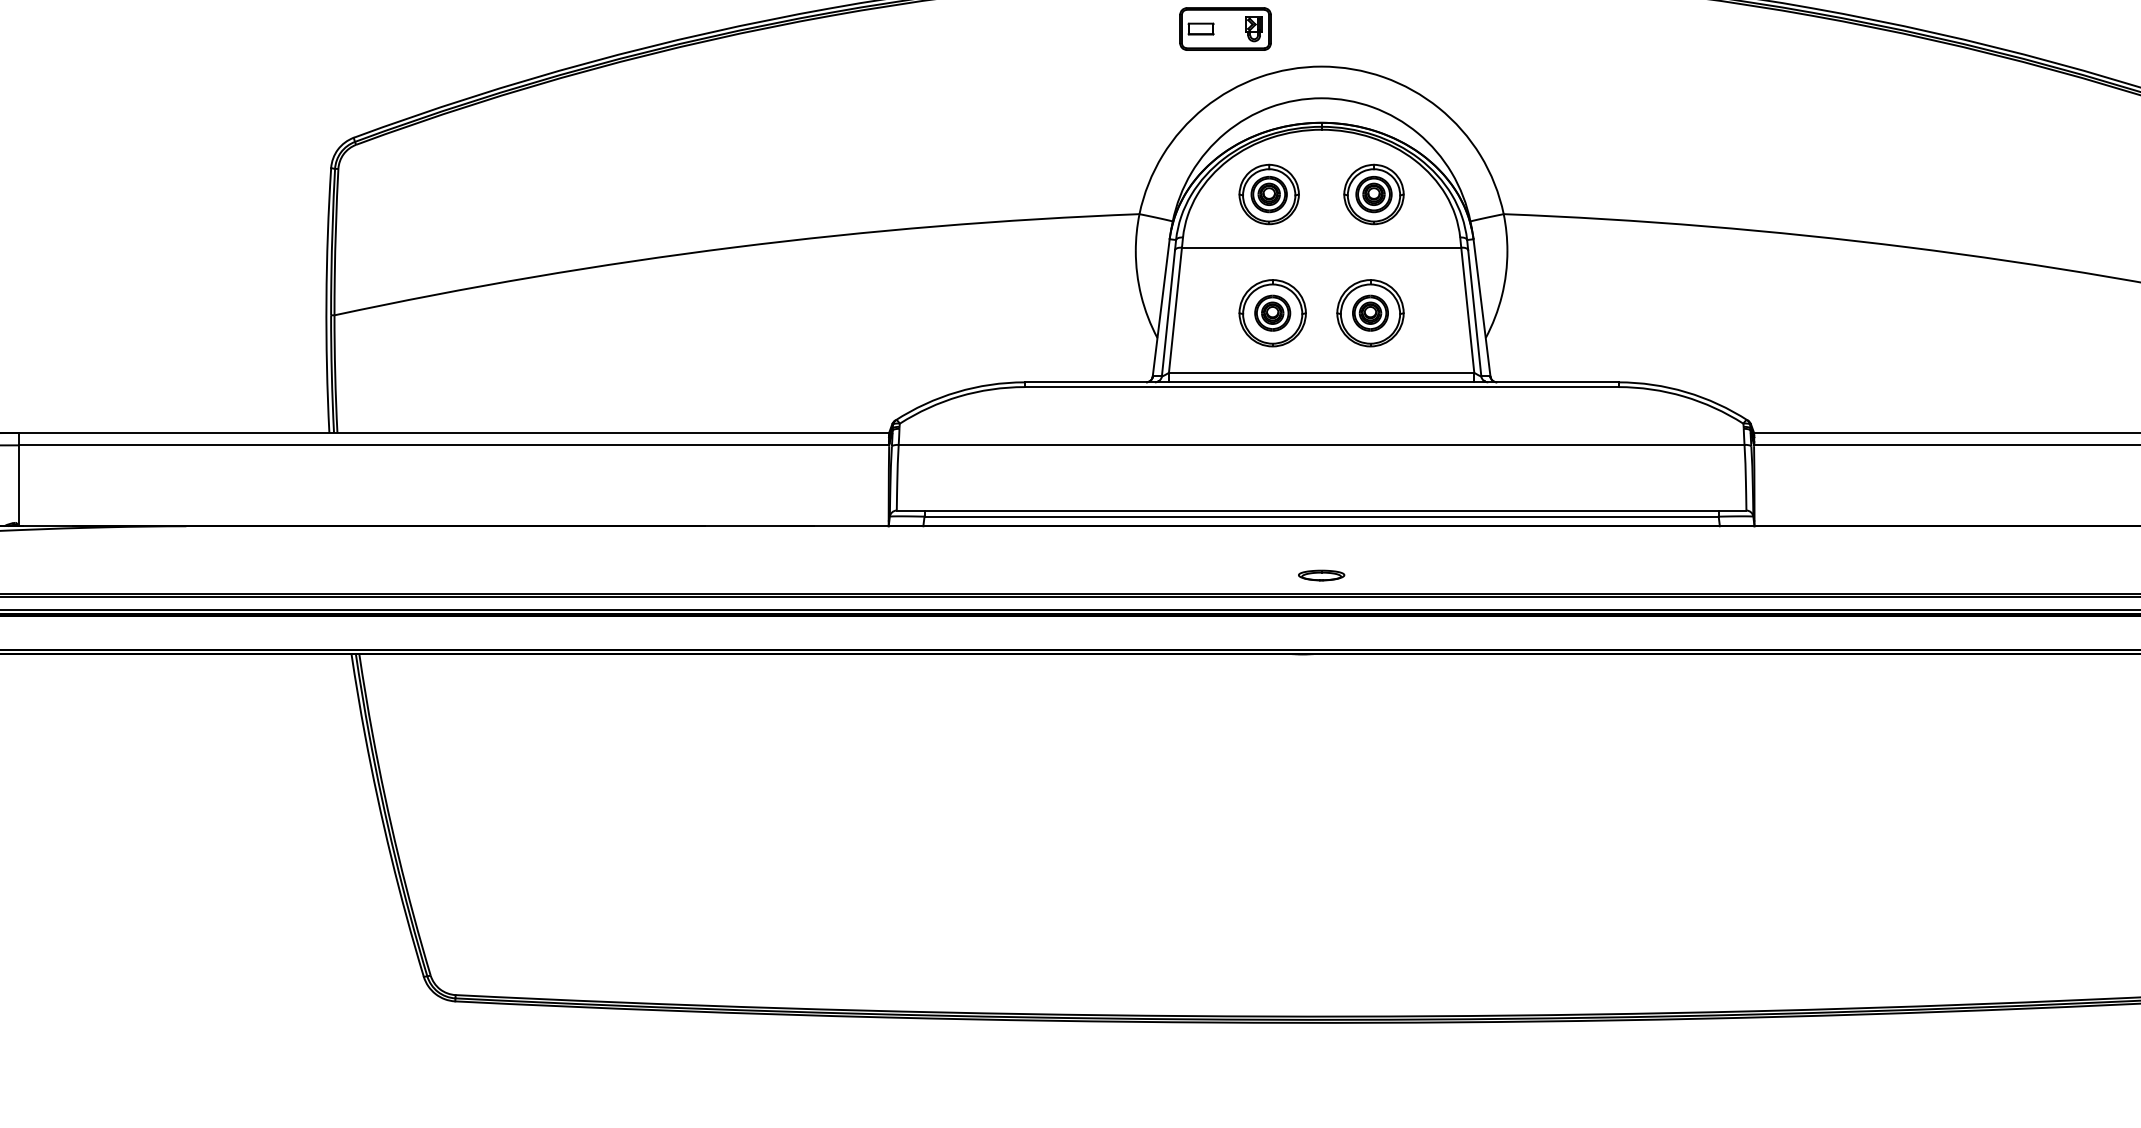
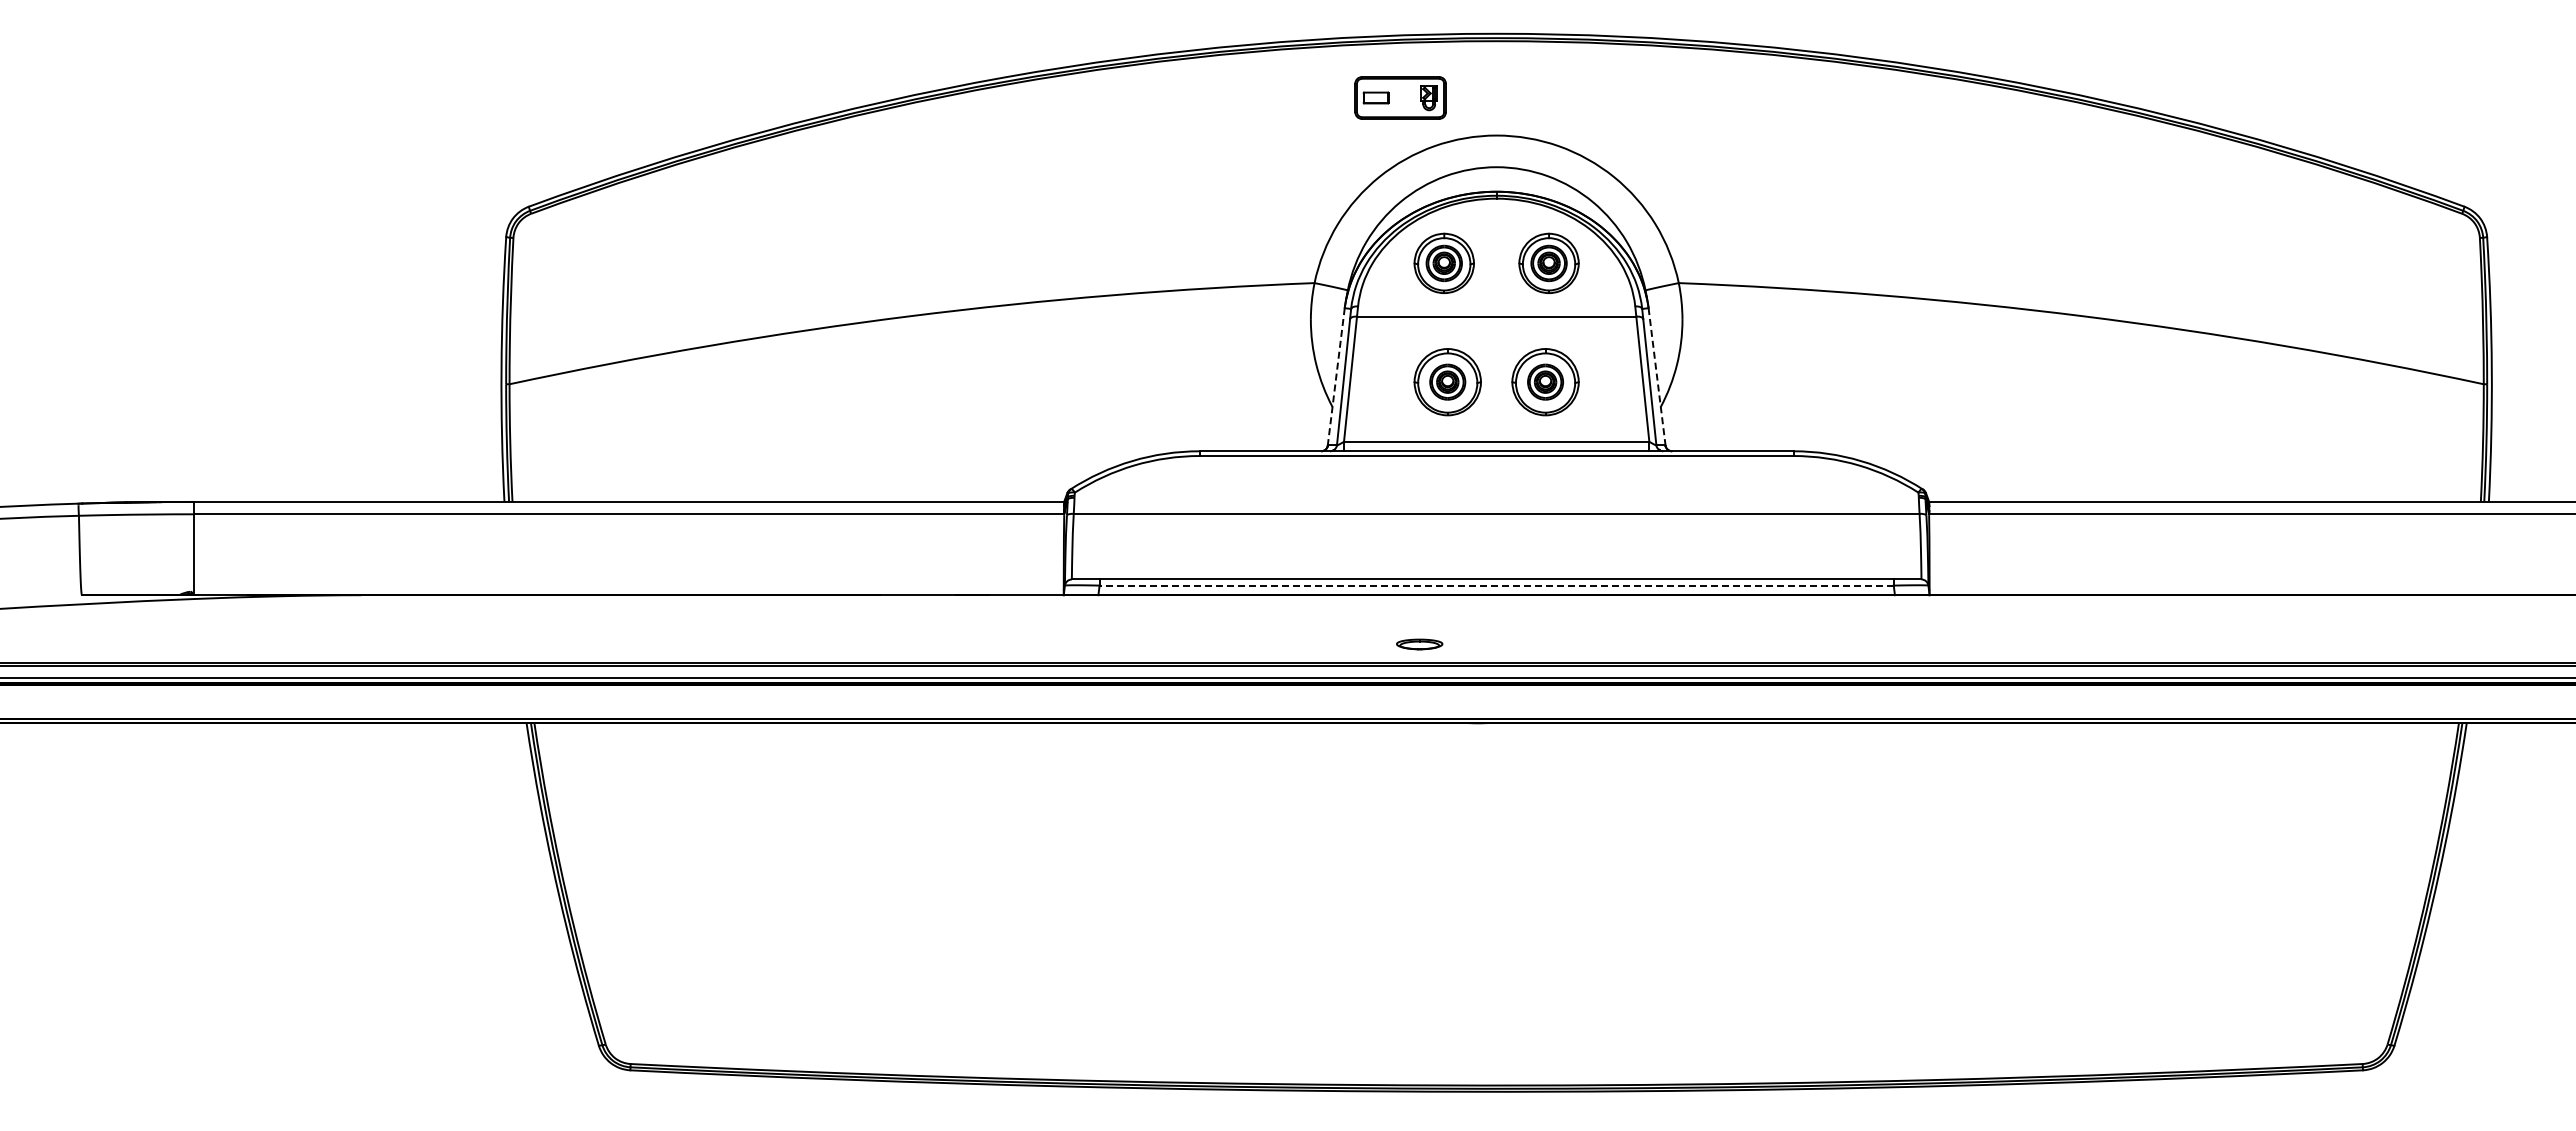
line: (1161, 307) -> (1336, 376), solid -> dashed
line: (1482, 307) -> (1657, 376), solid -> dashed
line: (1321, 516) -> (1496, 585), solid -> dashed
part: (1321, 575) -> (1419, 644), moved

